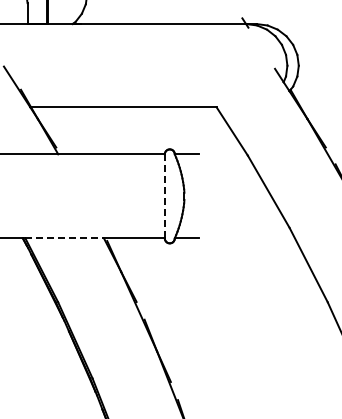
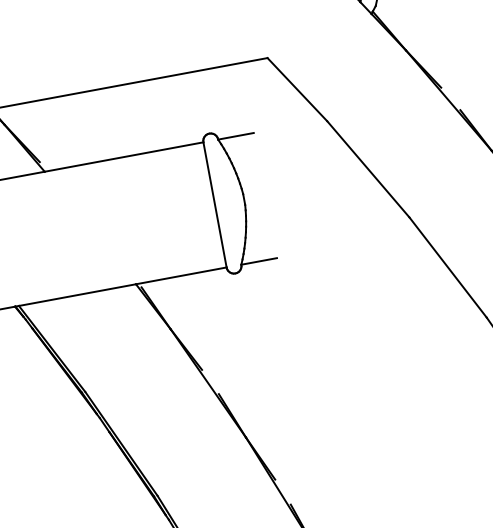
line: (164, 196) -> (214, 205), dashed -> solid
line: (65, 238) -> (78, 295), dashed -> solid

